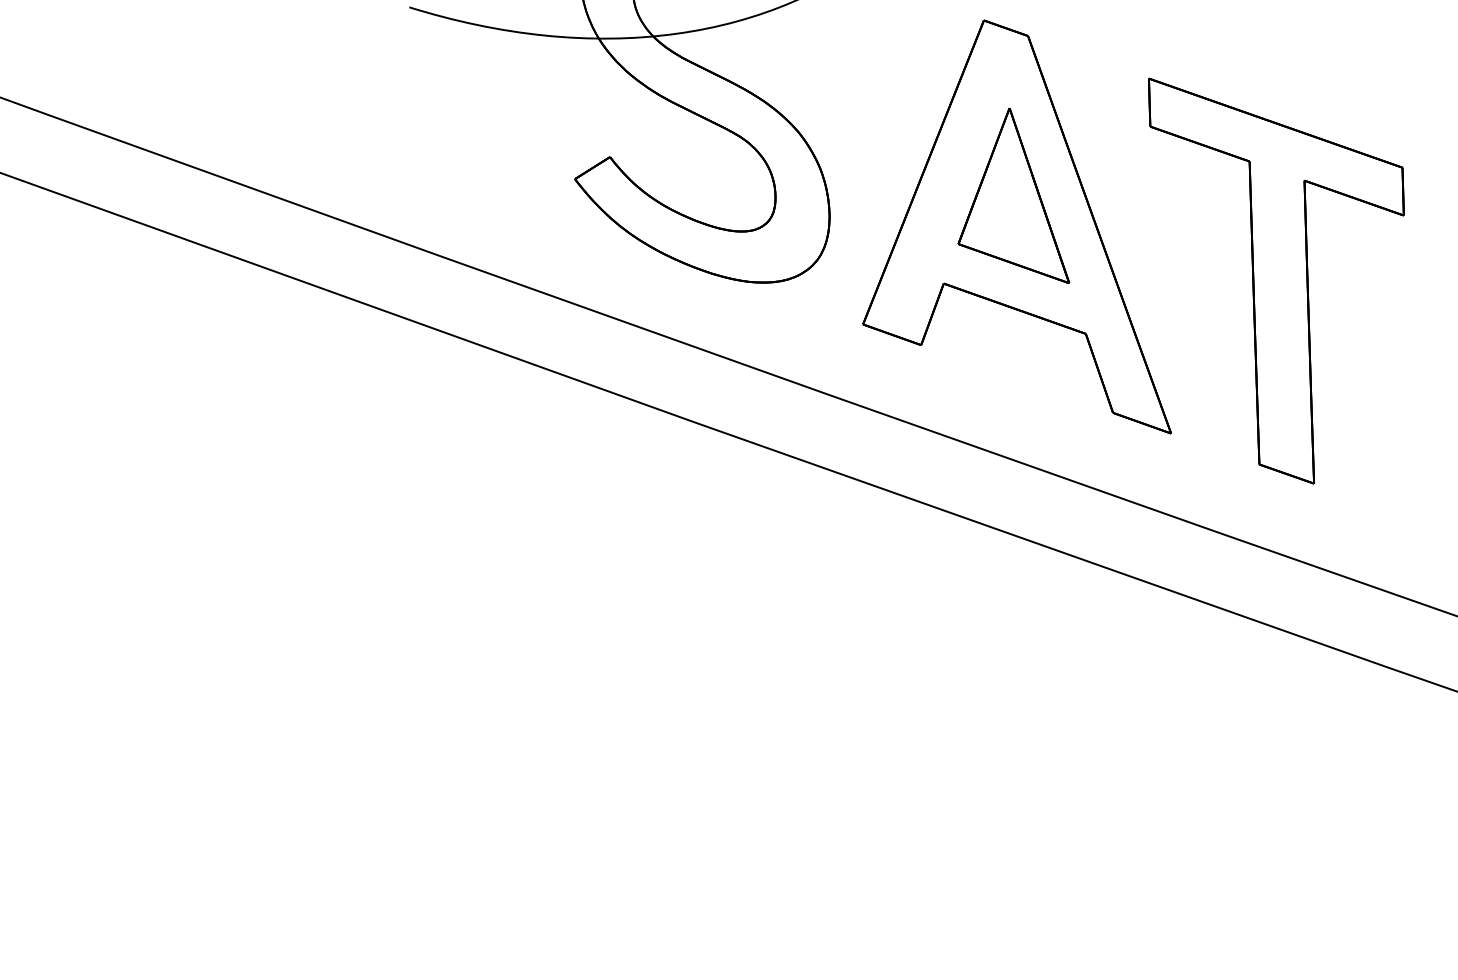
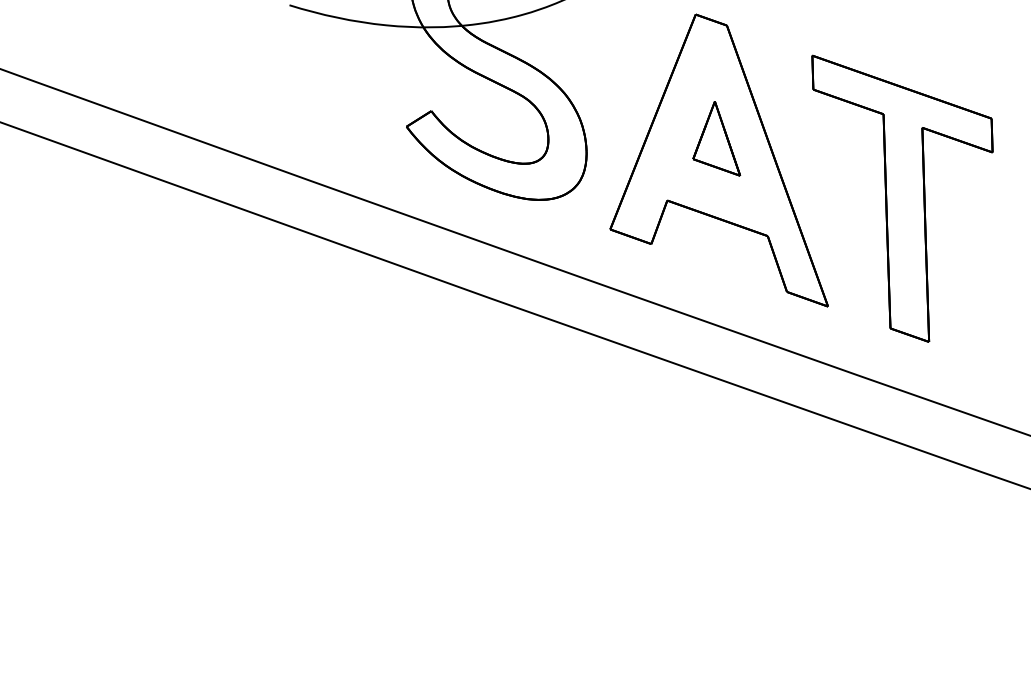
part: (1013, 195) -> (716, 138), size x0.6

